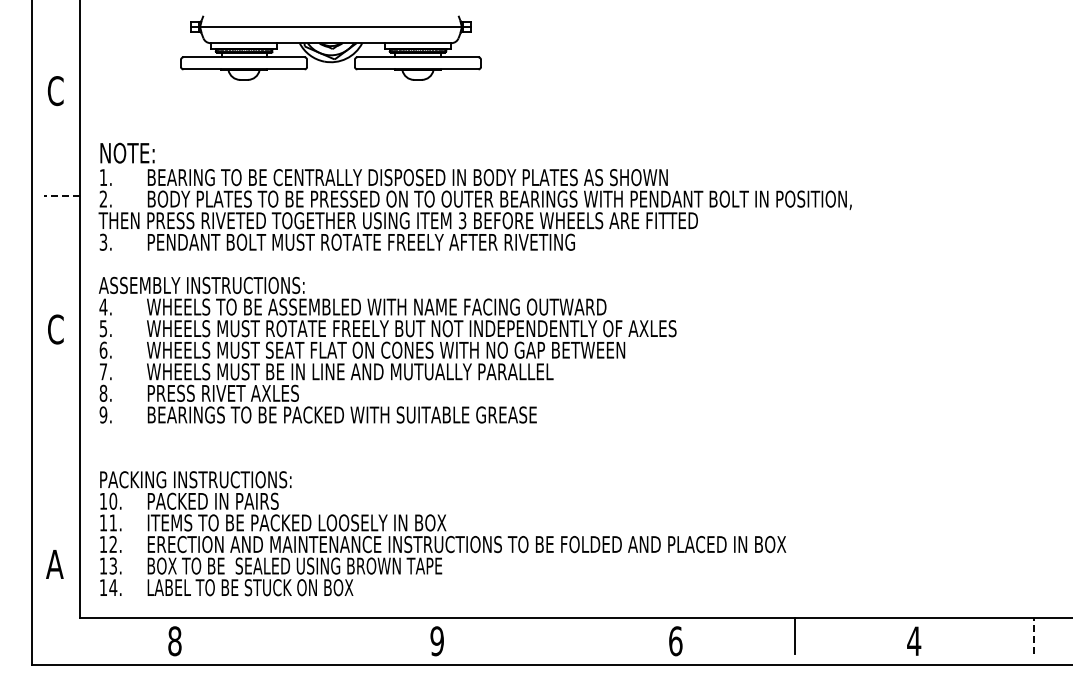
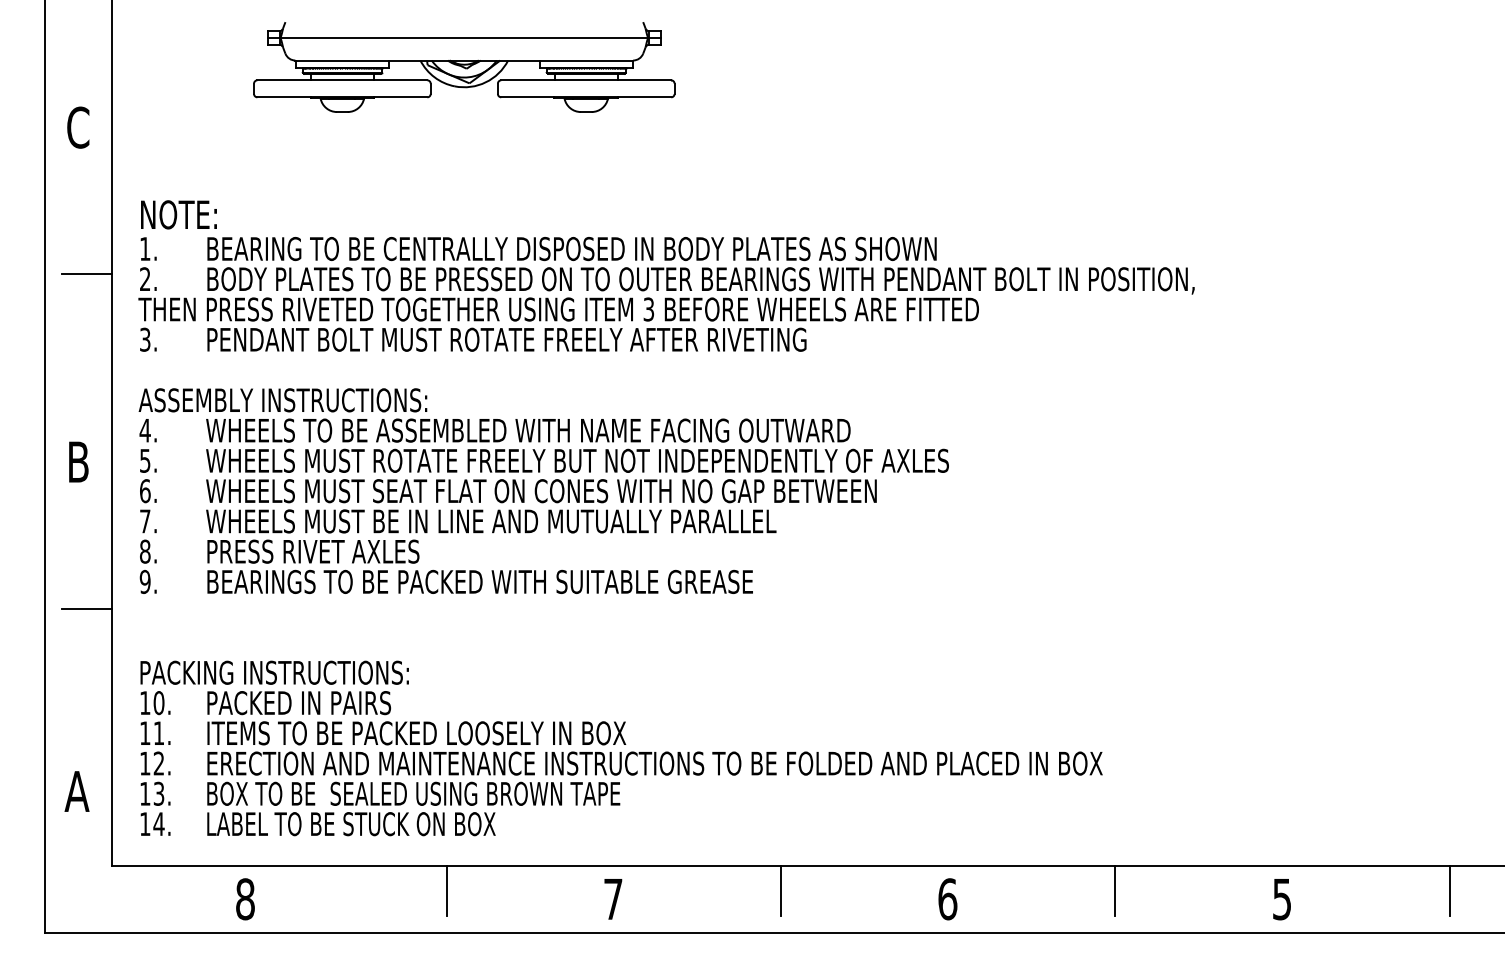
line: (61, 195) -> (86, 274), dashed -> solid
text: (55, 329) -> (77, 462), C -> B
line: (61, 434) -> (86, 609), added
line: (318, 635) -> (446, 891), added
line: (556, 635) -> (780, 891), added
line: (1033, 635) -> (1449, 891), dashed -> solid
text: (436, 641) -> (612, 899), 9 -> 7
text: (914, 641) -> (1282, 899), 4 -> 5

